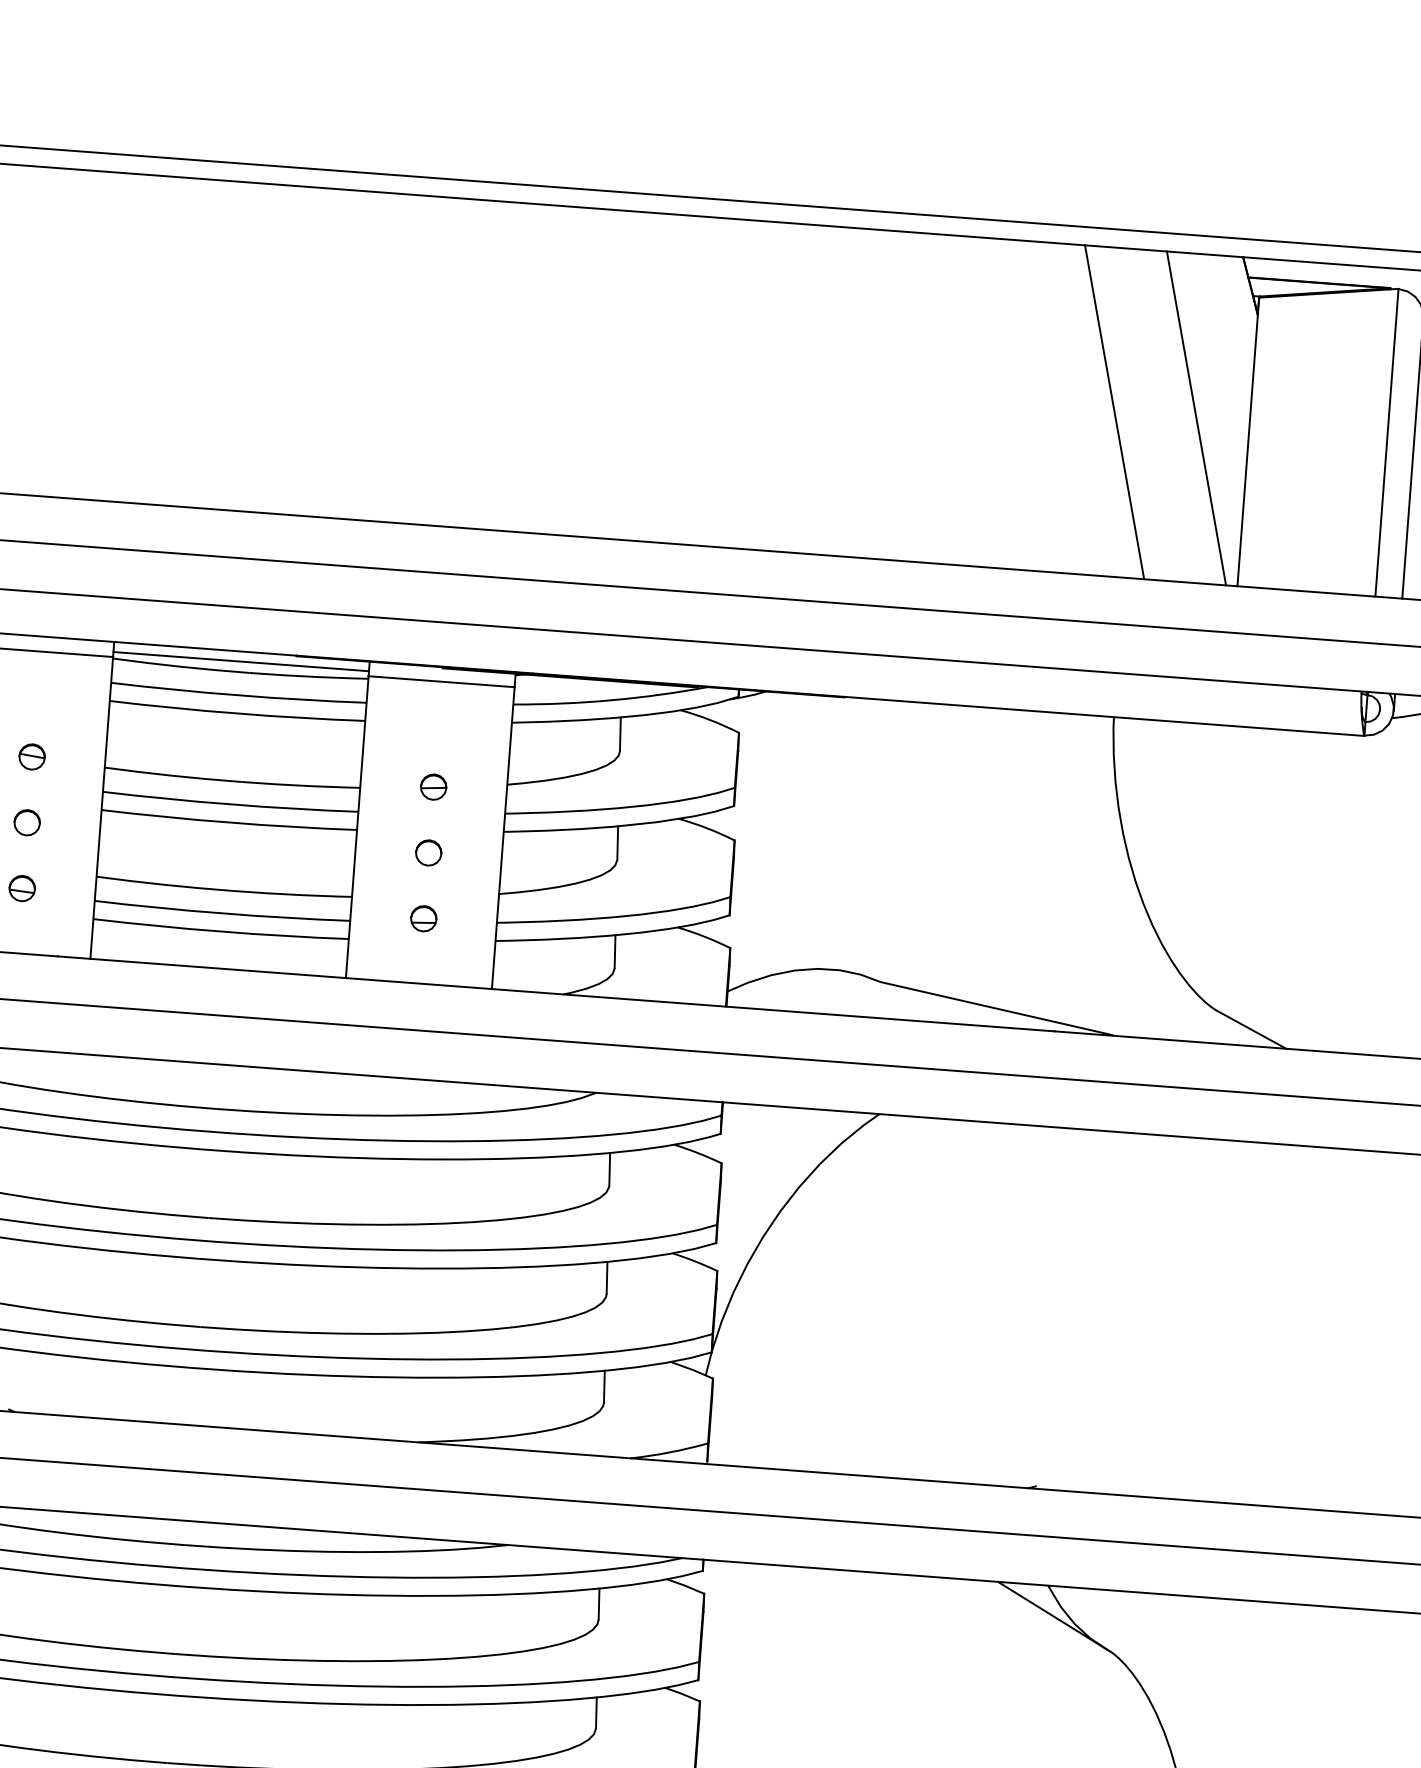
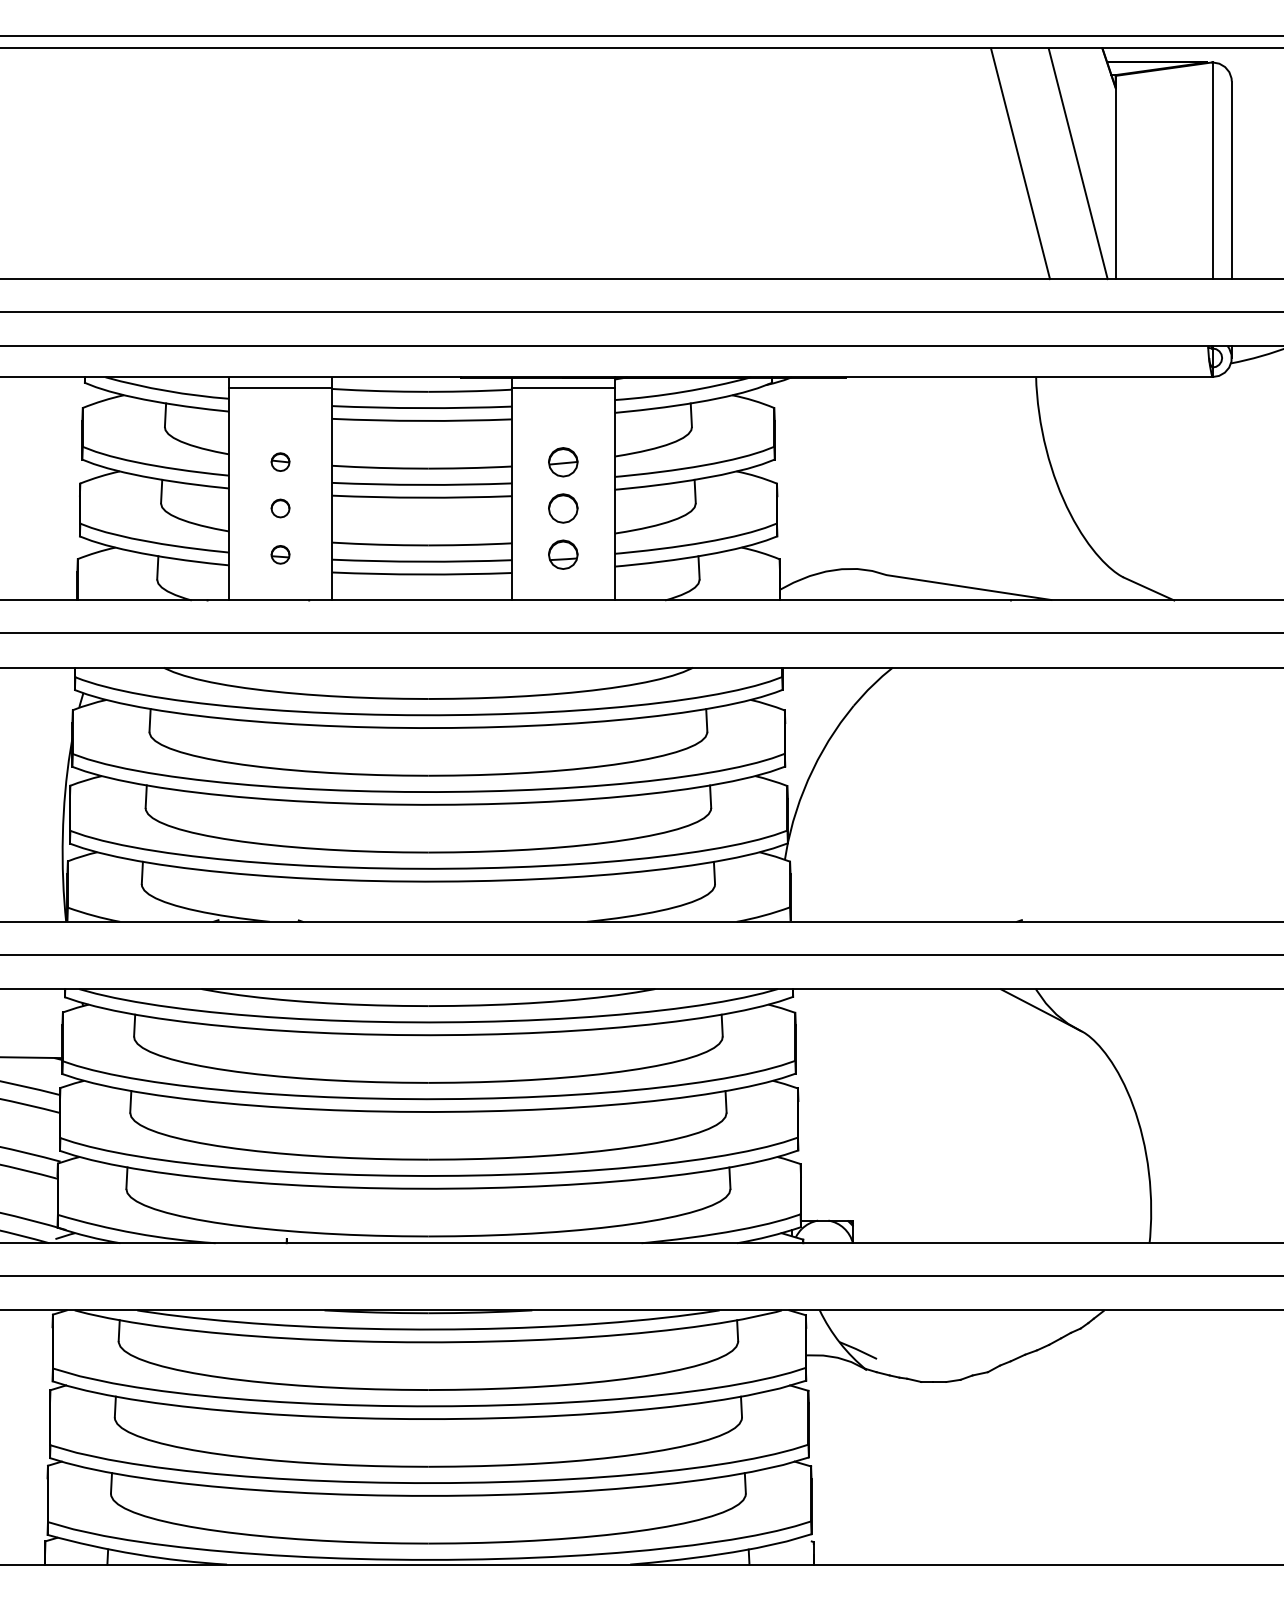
line: (240, 661) -> (421, 384), removed
part: (433, 786) -> (563, 461), size x1.6
part: (428, 852) -> (563, 508), size x1.6
part: (424, 918) -> (563, 554), size x1.6

